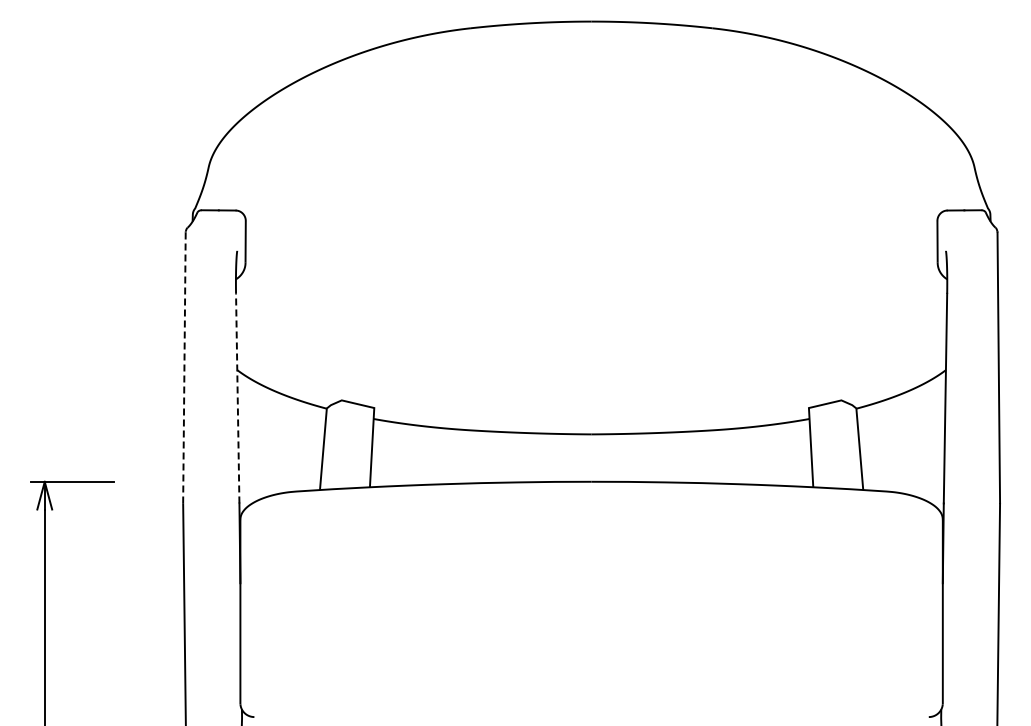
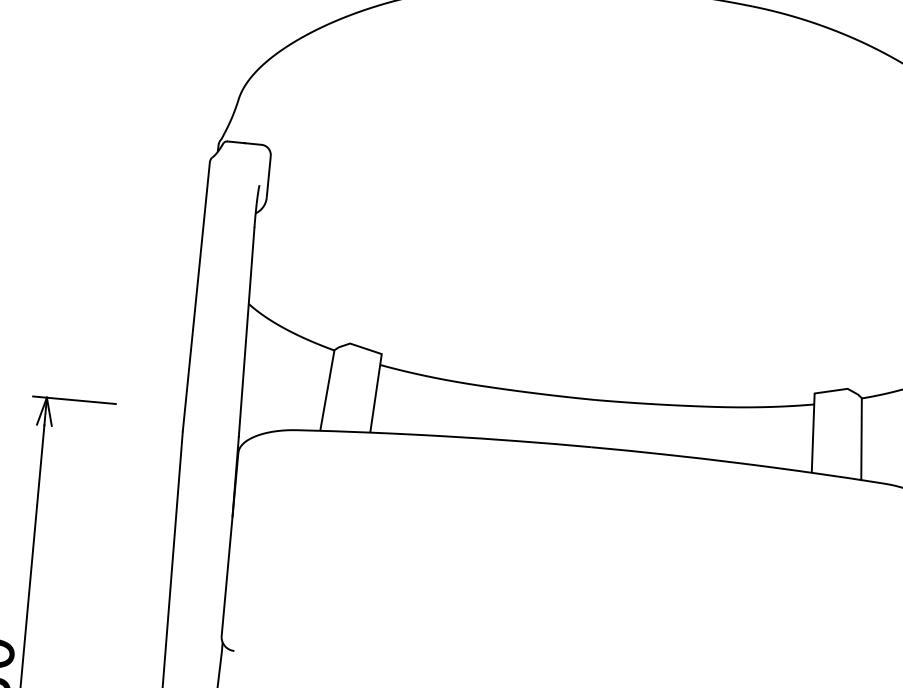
line: (184, 368) -> (196, 297), dashed -> solid
line: (237, 398) -> (246, 332), dashed -> solid

